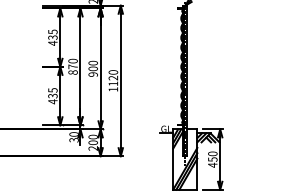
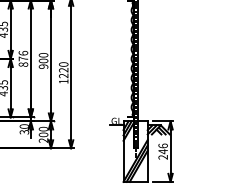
text: (72, 60) -> (22, 52), 870 -> 876
text: (112, 83) -> (62, 75), 1120 -> 1220
text: (212, 159) -> (162, 151), 450 -> 246

